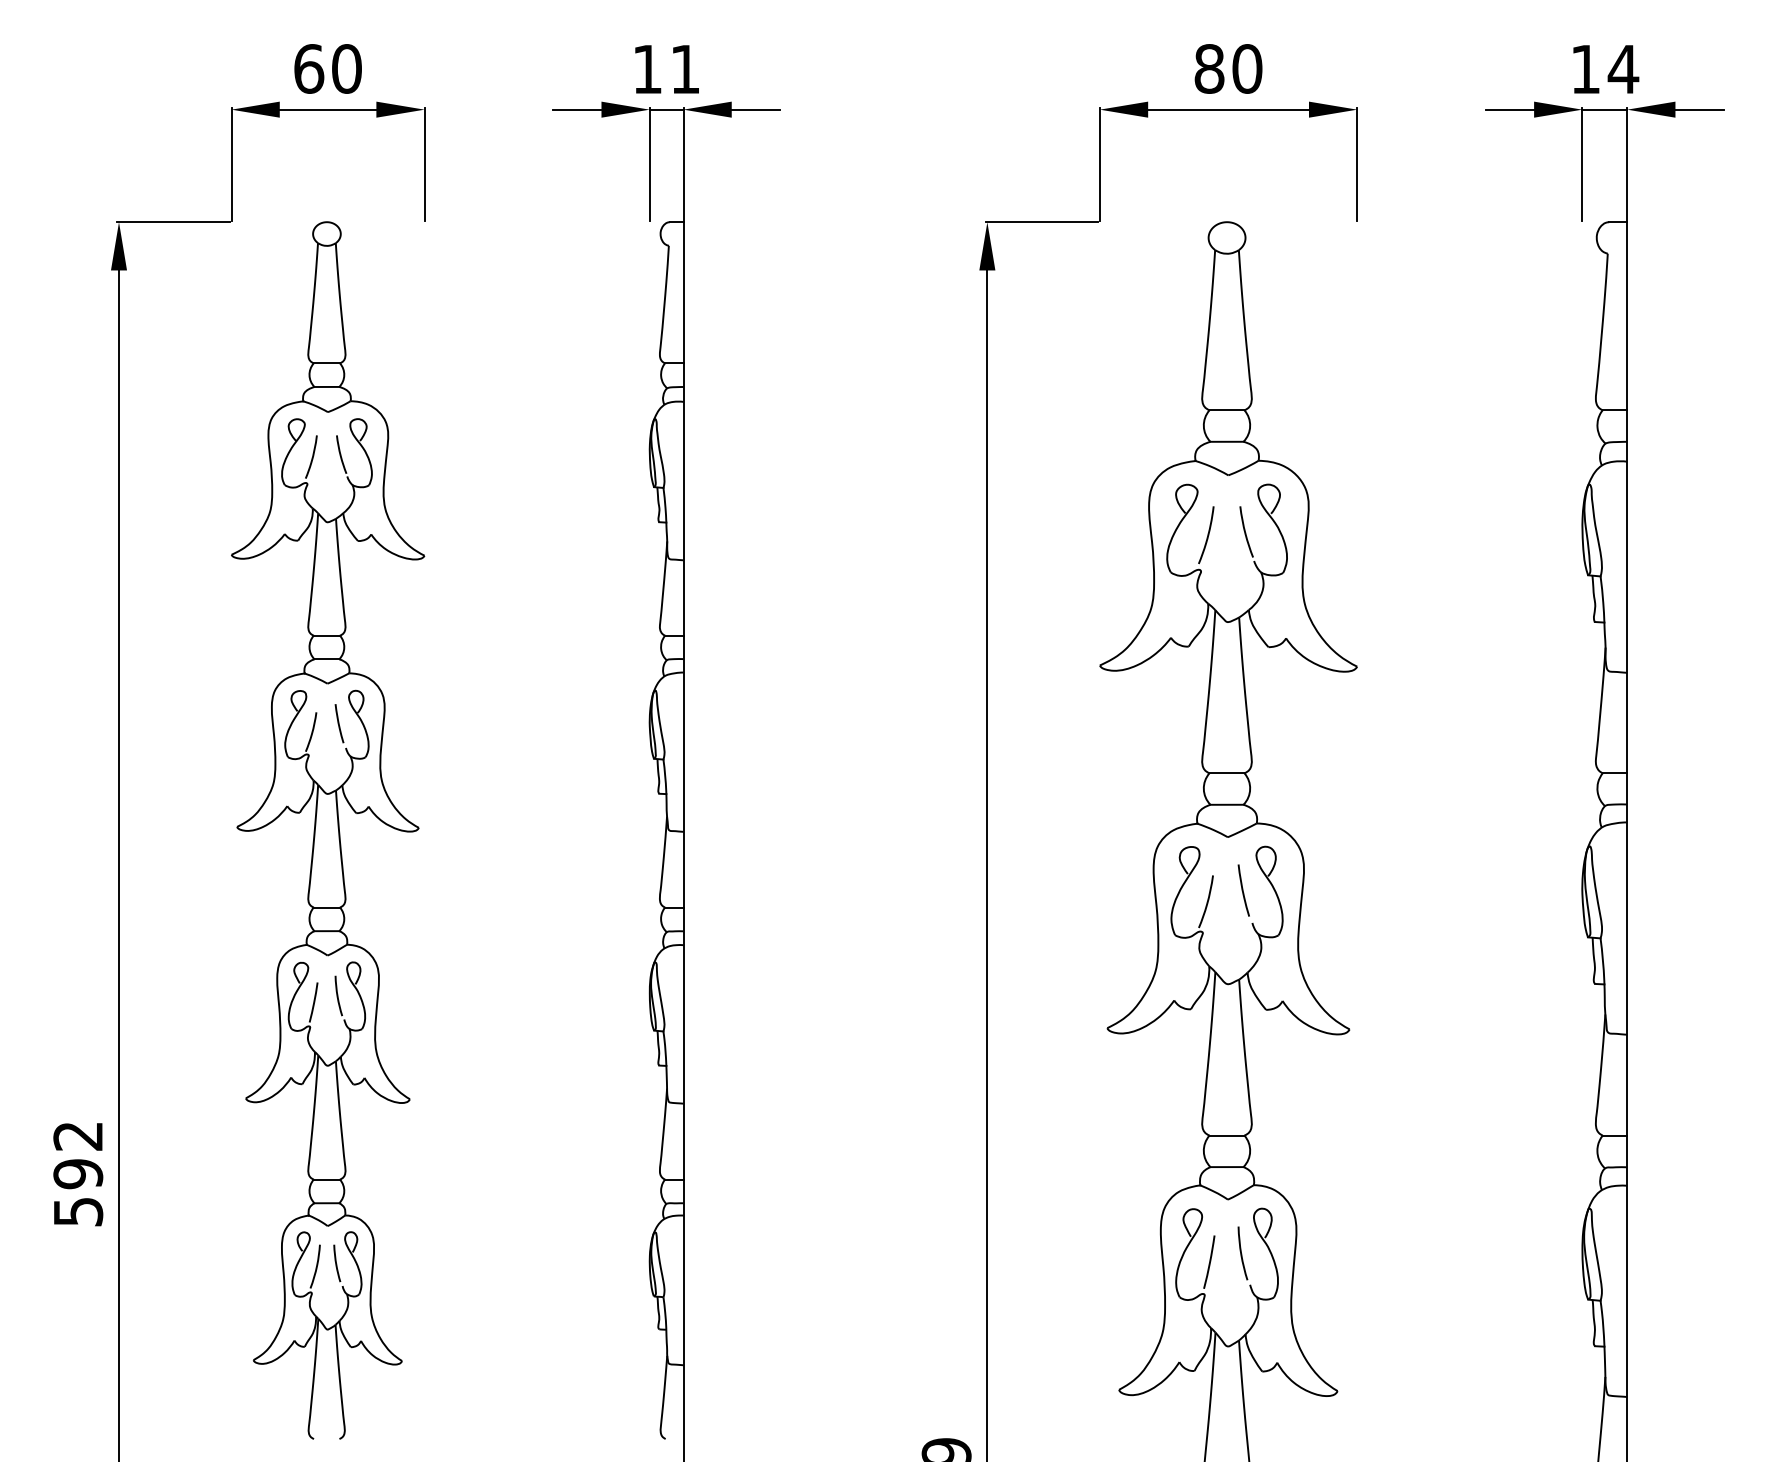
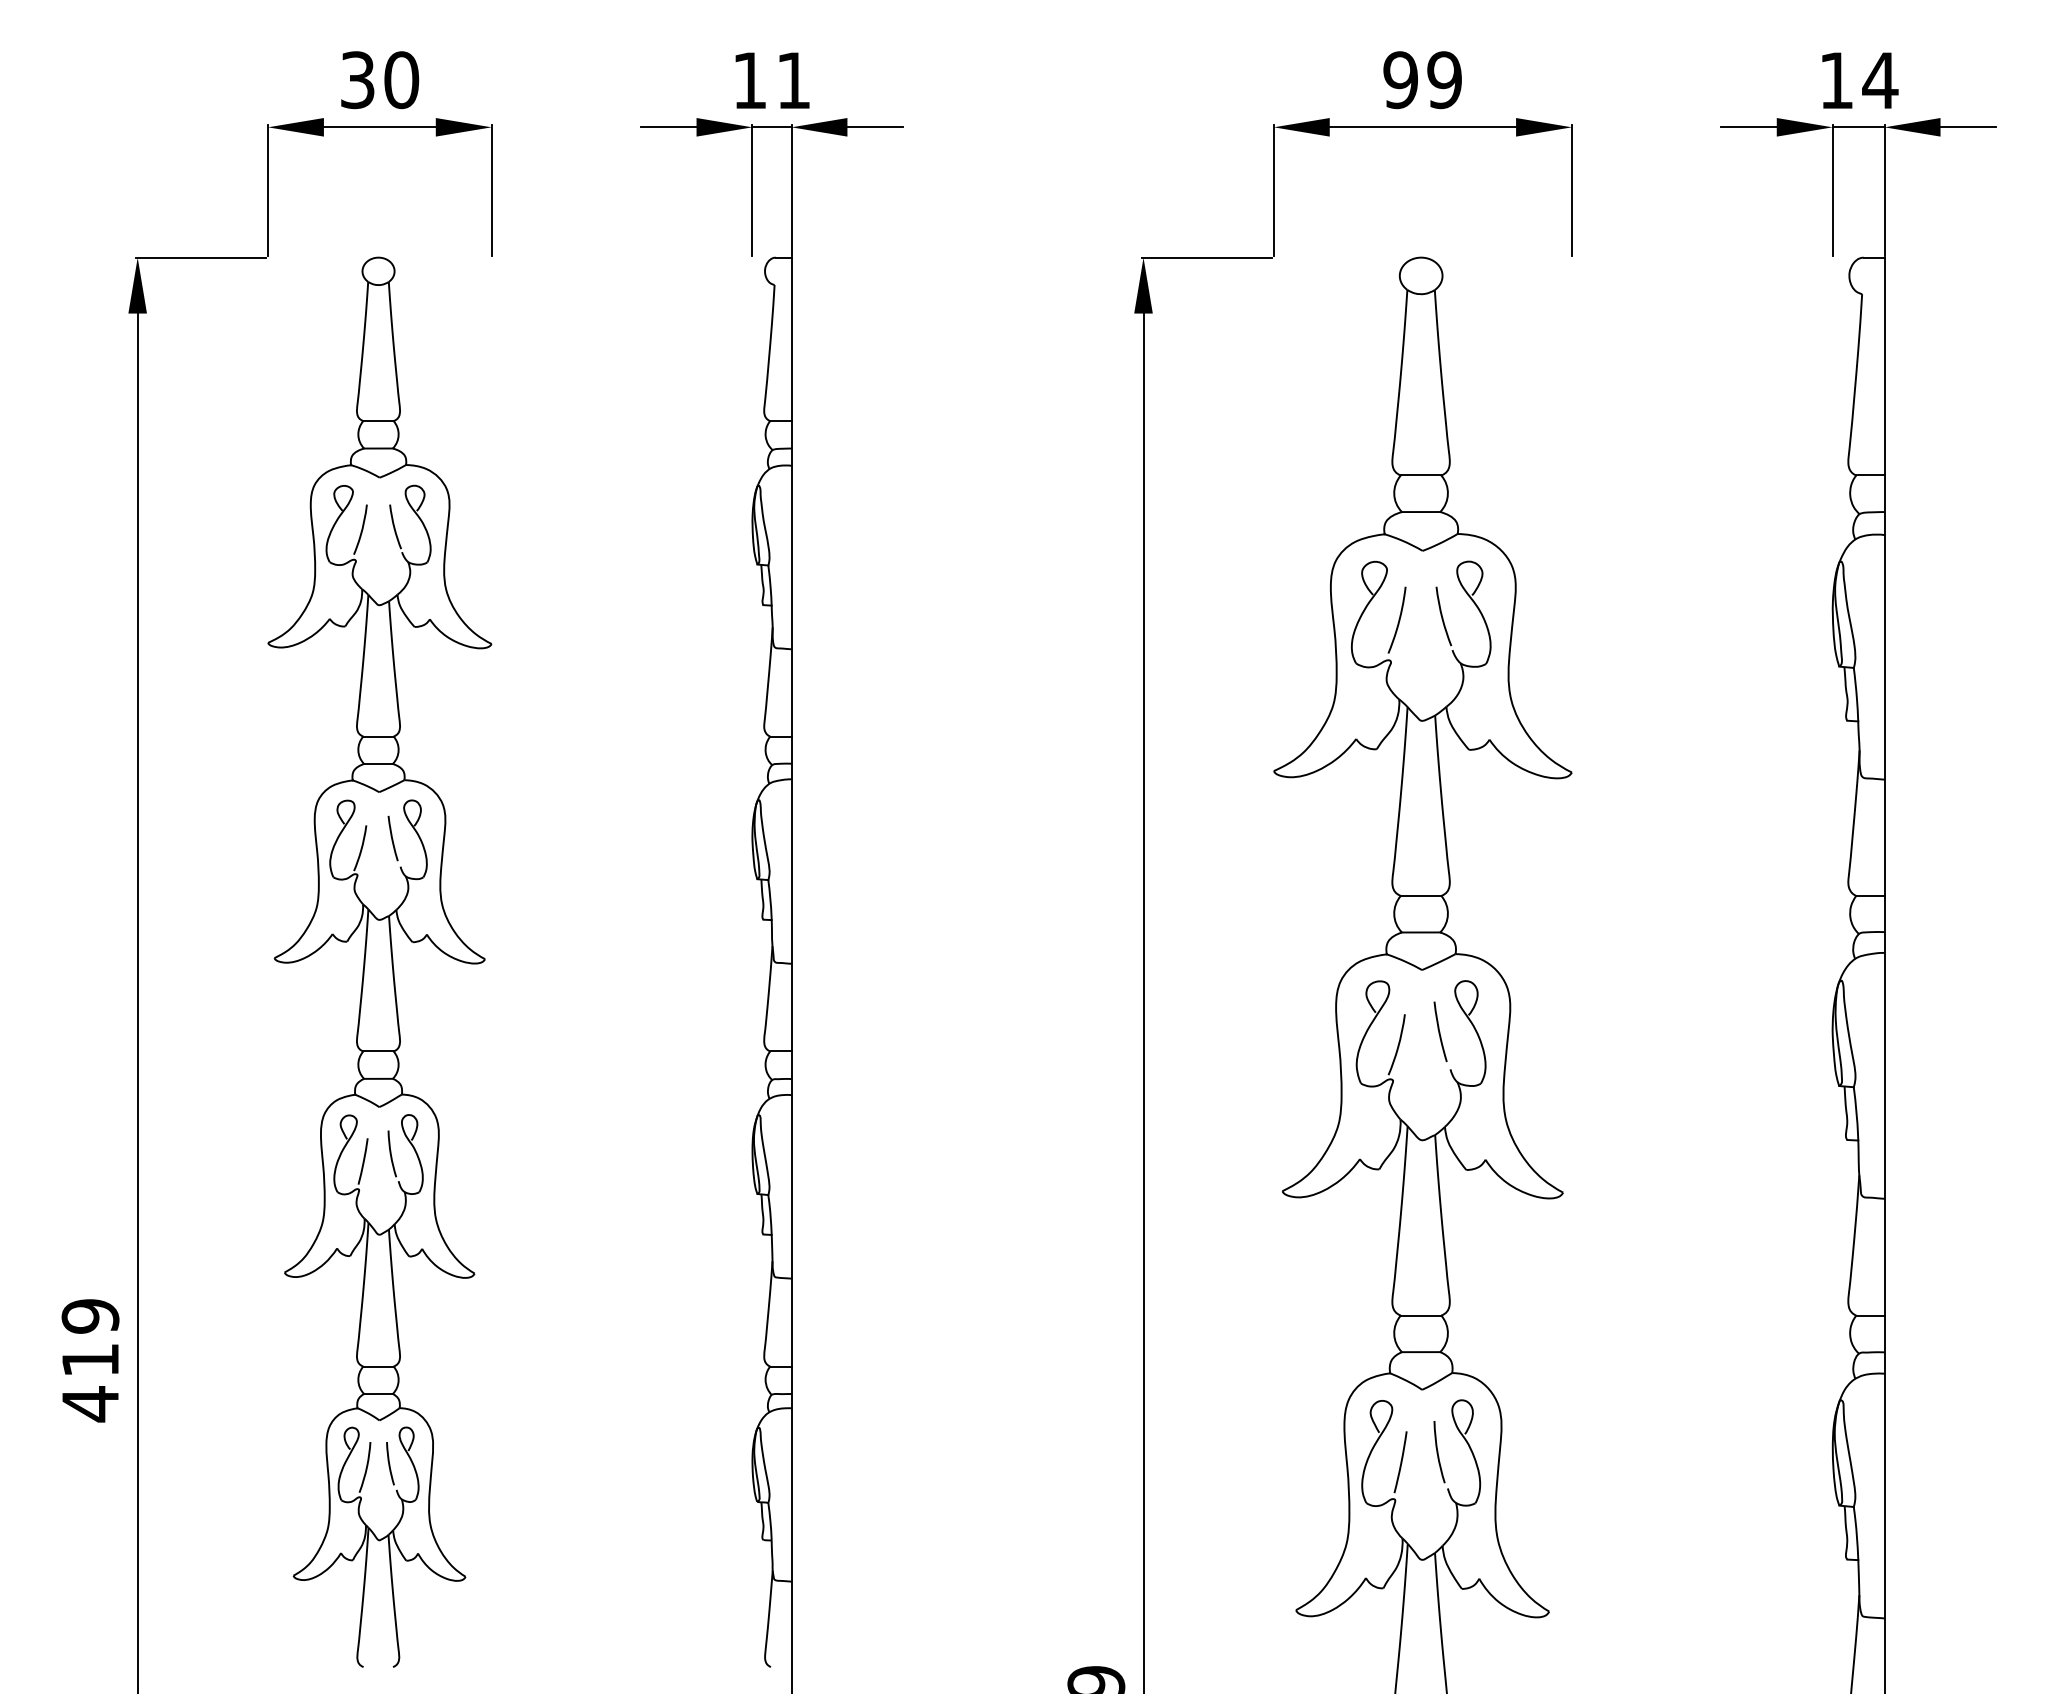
text: (309, 68) -> (358, 79), 60 -> 30
text: (1228, 68) -> (1422, 79), 80 -> 99
text: (78, 1174) -> (90, 1360), 592 -> 419

